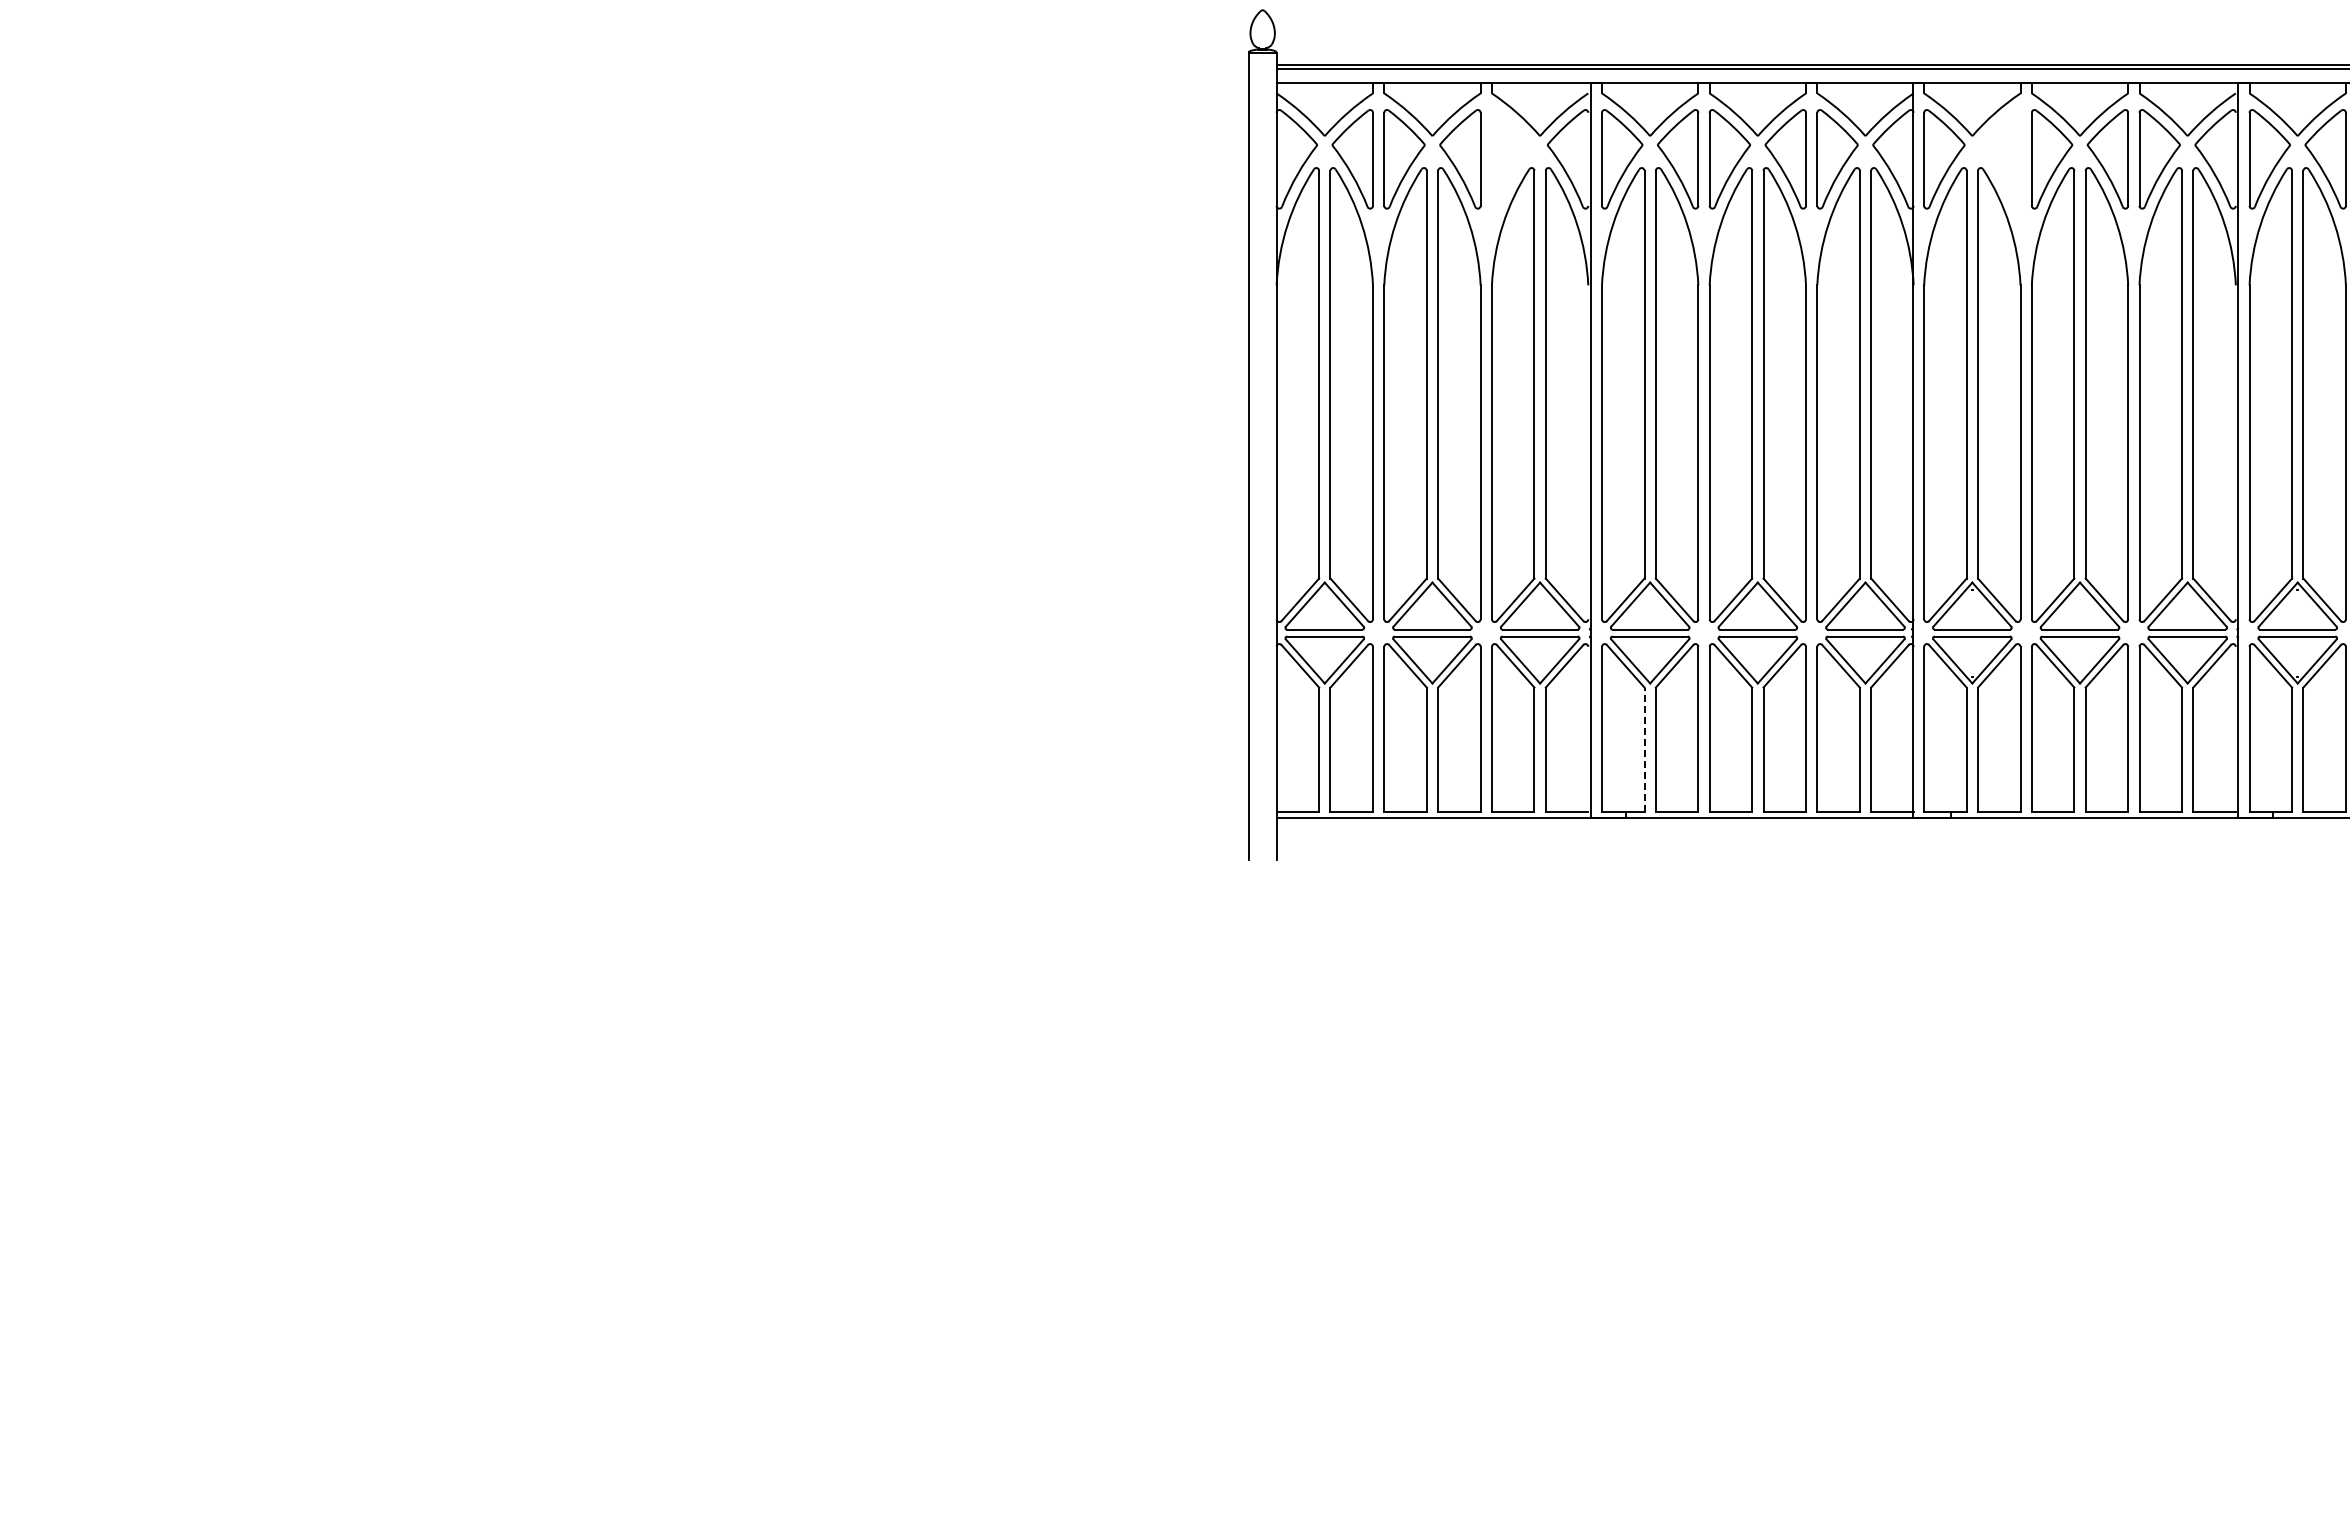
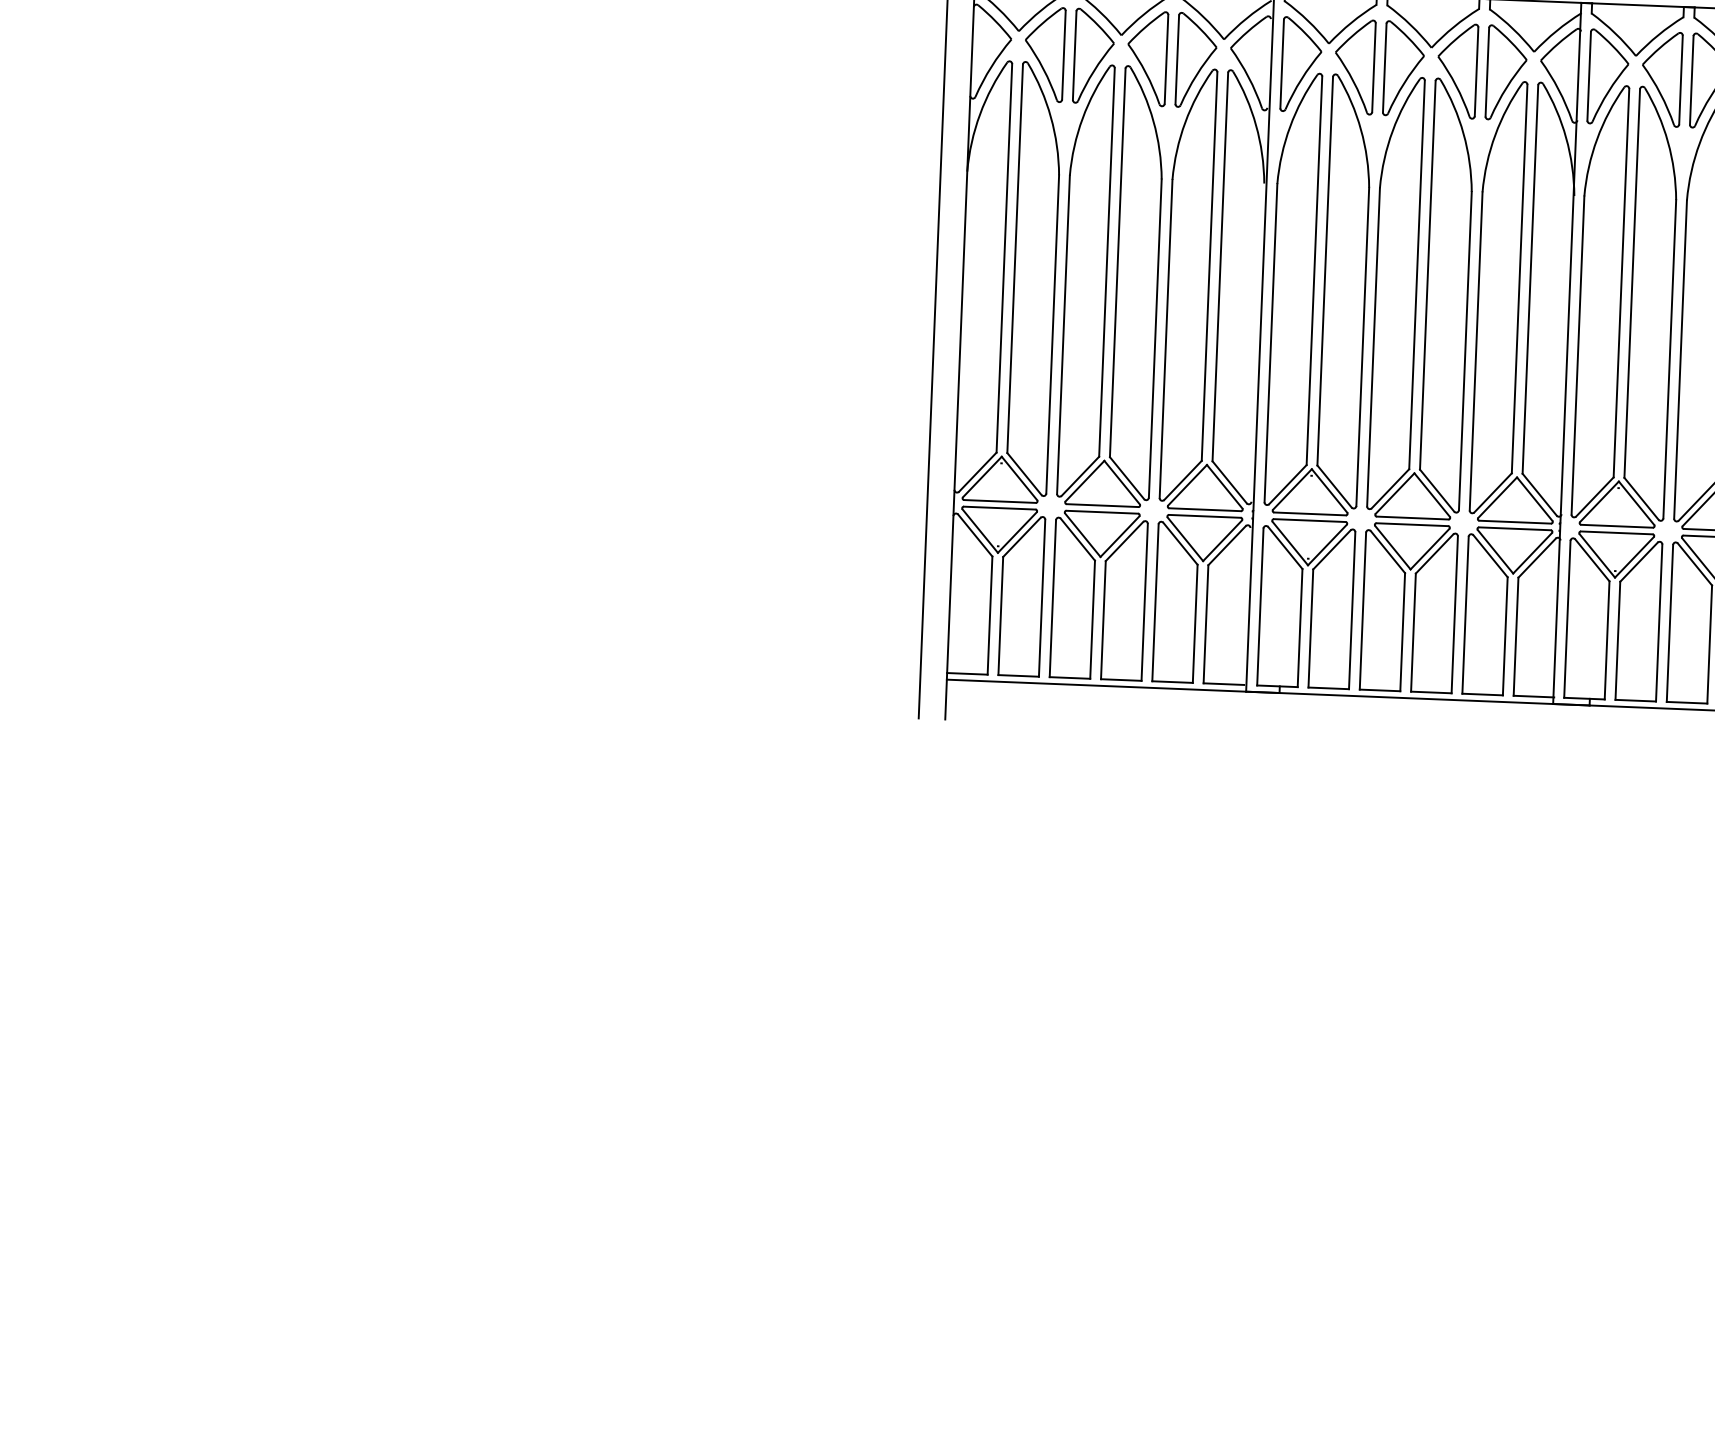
part: (1512, 159) -> (1196, 60), added
part: (2000, 159) -> (1661, 79), added
line: (1644, 749) -> (1300, 628), dashed -> solid

